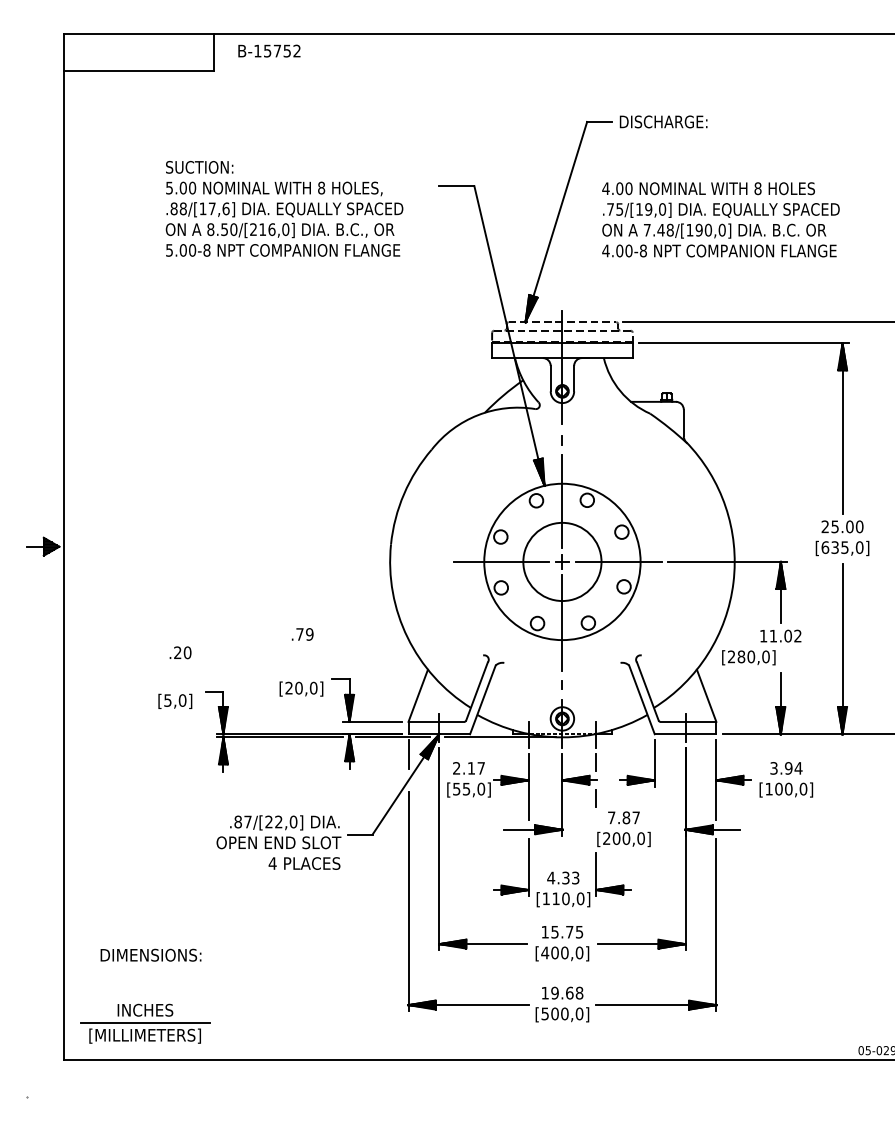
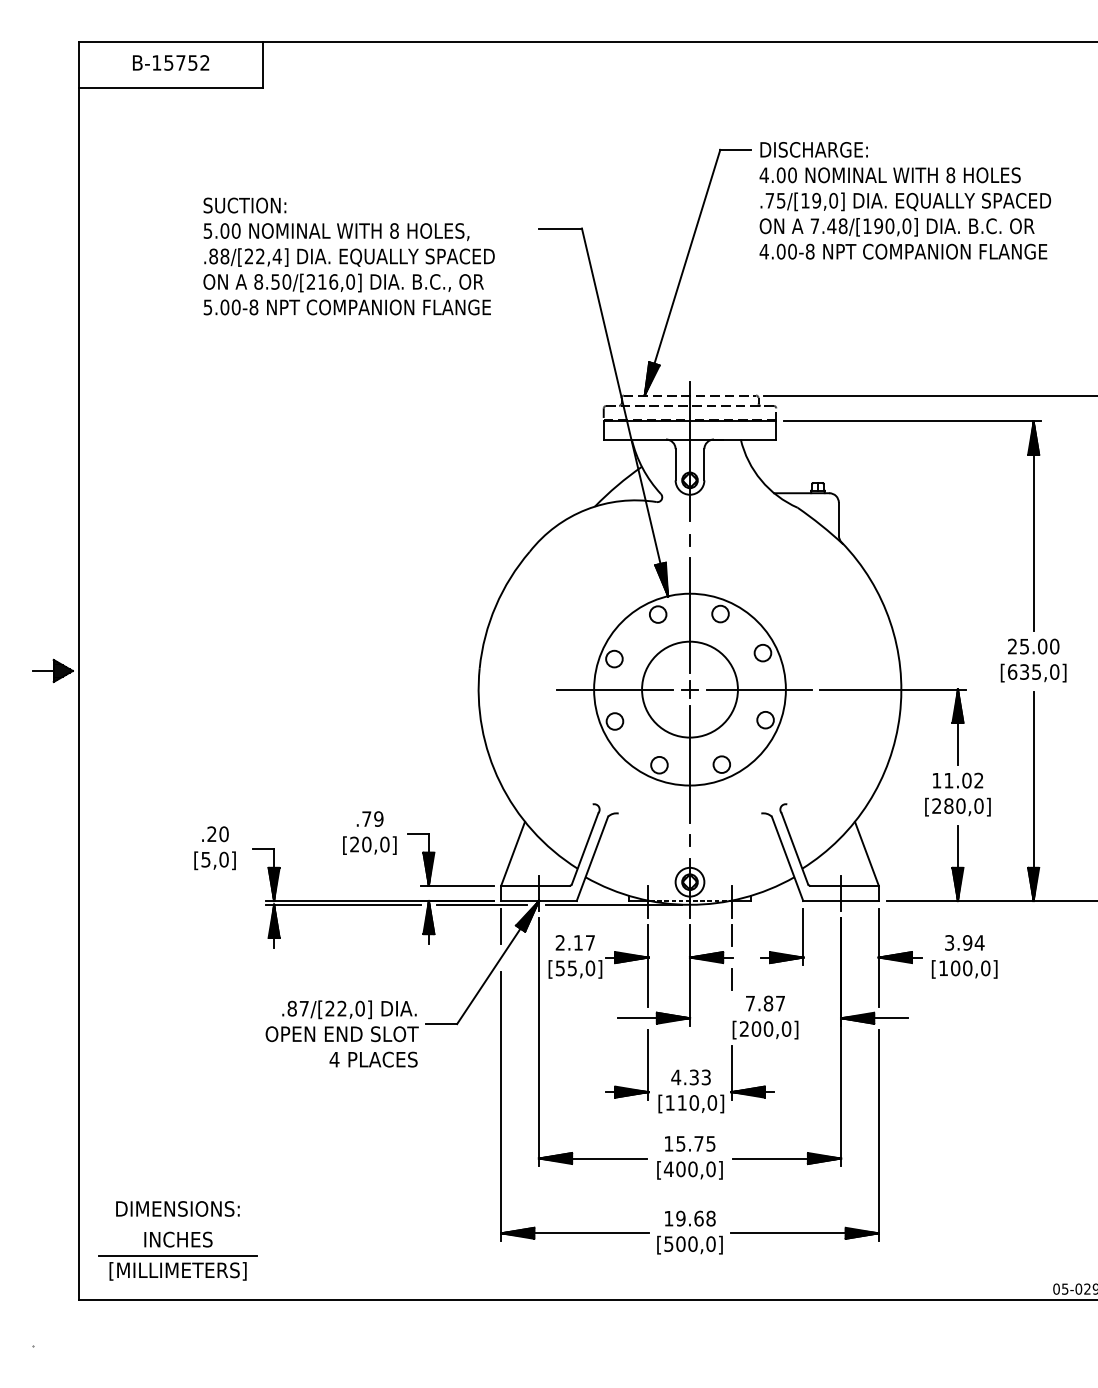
text: (269, 50) -> (171, 62), moved
text: (214, 208) -> (263, 256), .88/[17,6] -> .88/[22,4]
text: (720, 219) -> (904, 213), moved
text: (302, 634) -> (369, 819), moved
text: (180, 652) -> (215, 833), moved
text: (748, 657) -> (957, 806), moved
text: (150, 954) -> (177, 1208), moved

